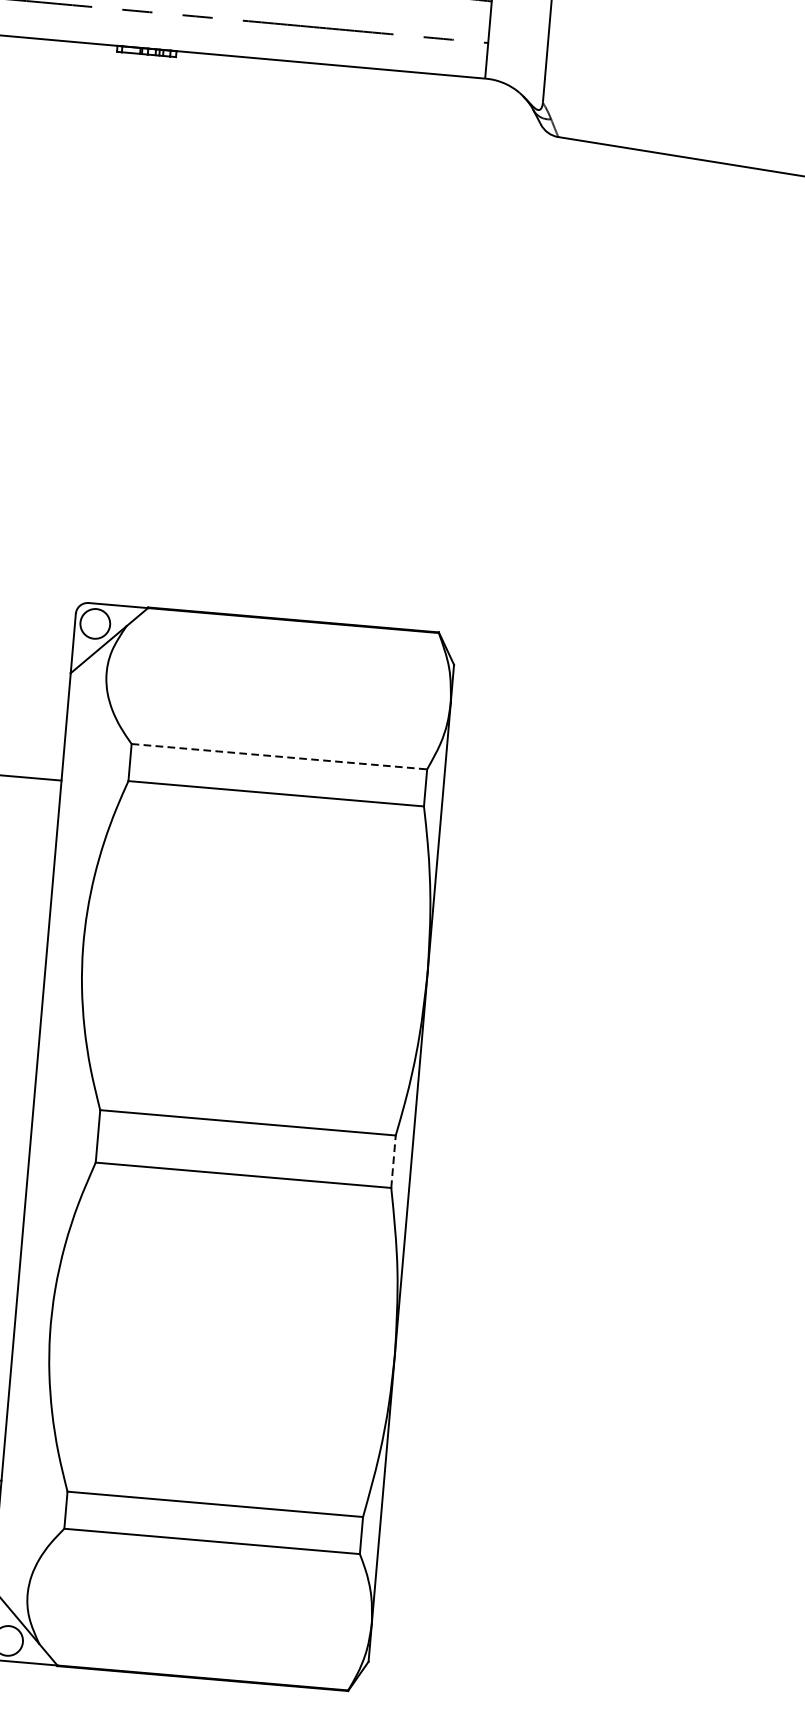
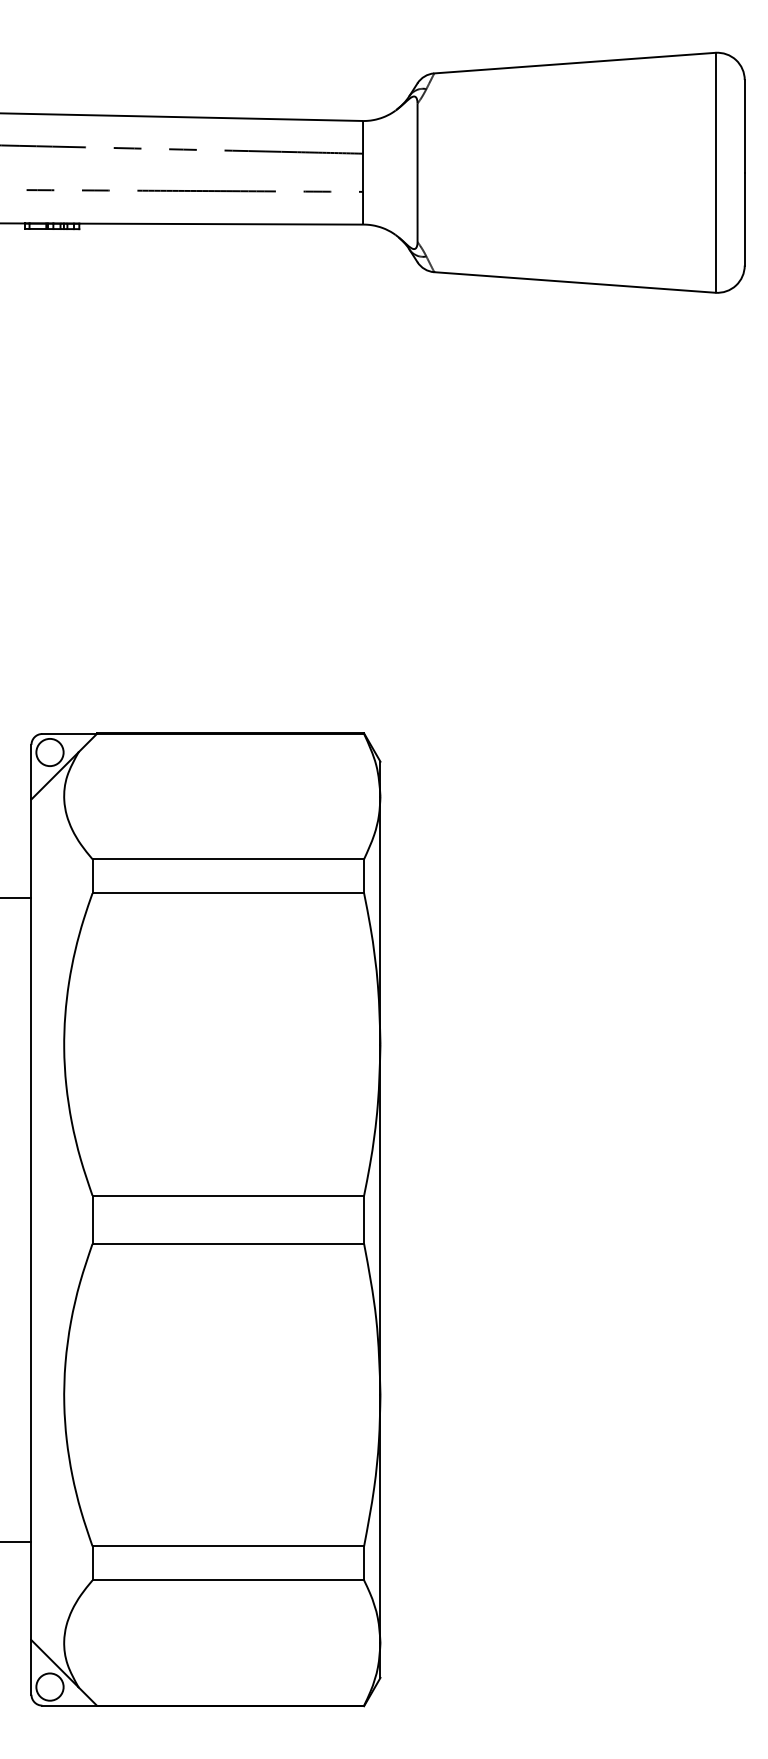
line: (279, 756) -> (228, 859), dashed -> solid
line: (393, 1161) -> (364, 1219), dashed -> solid

